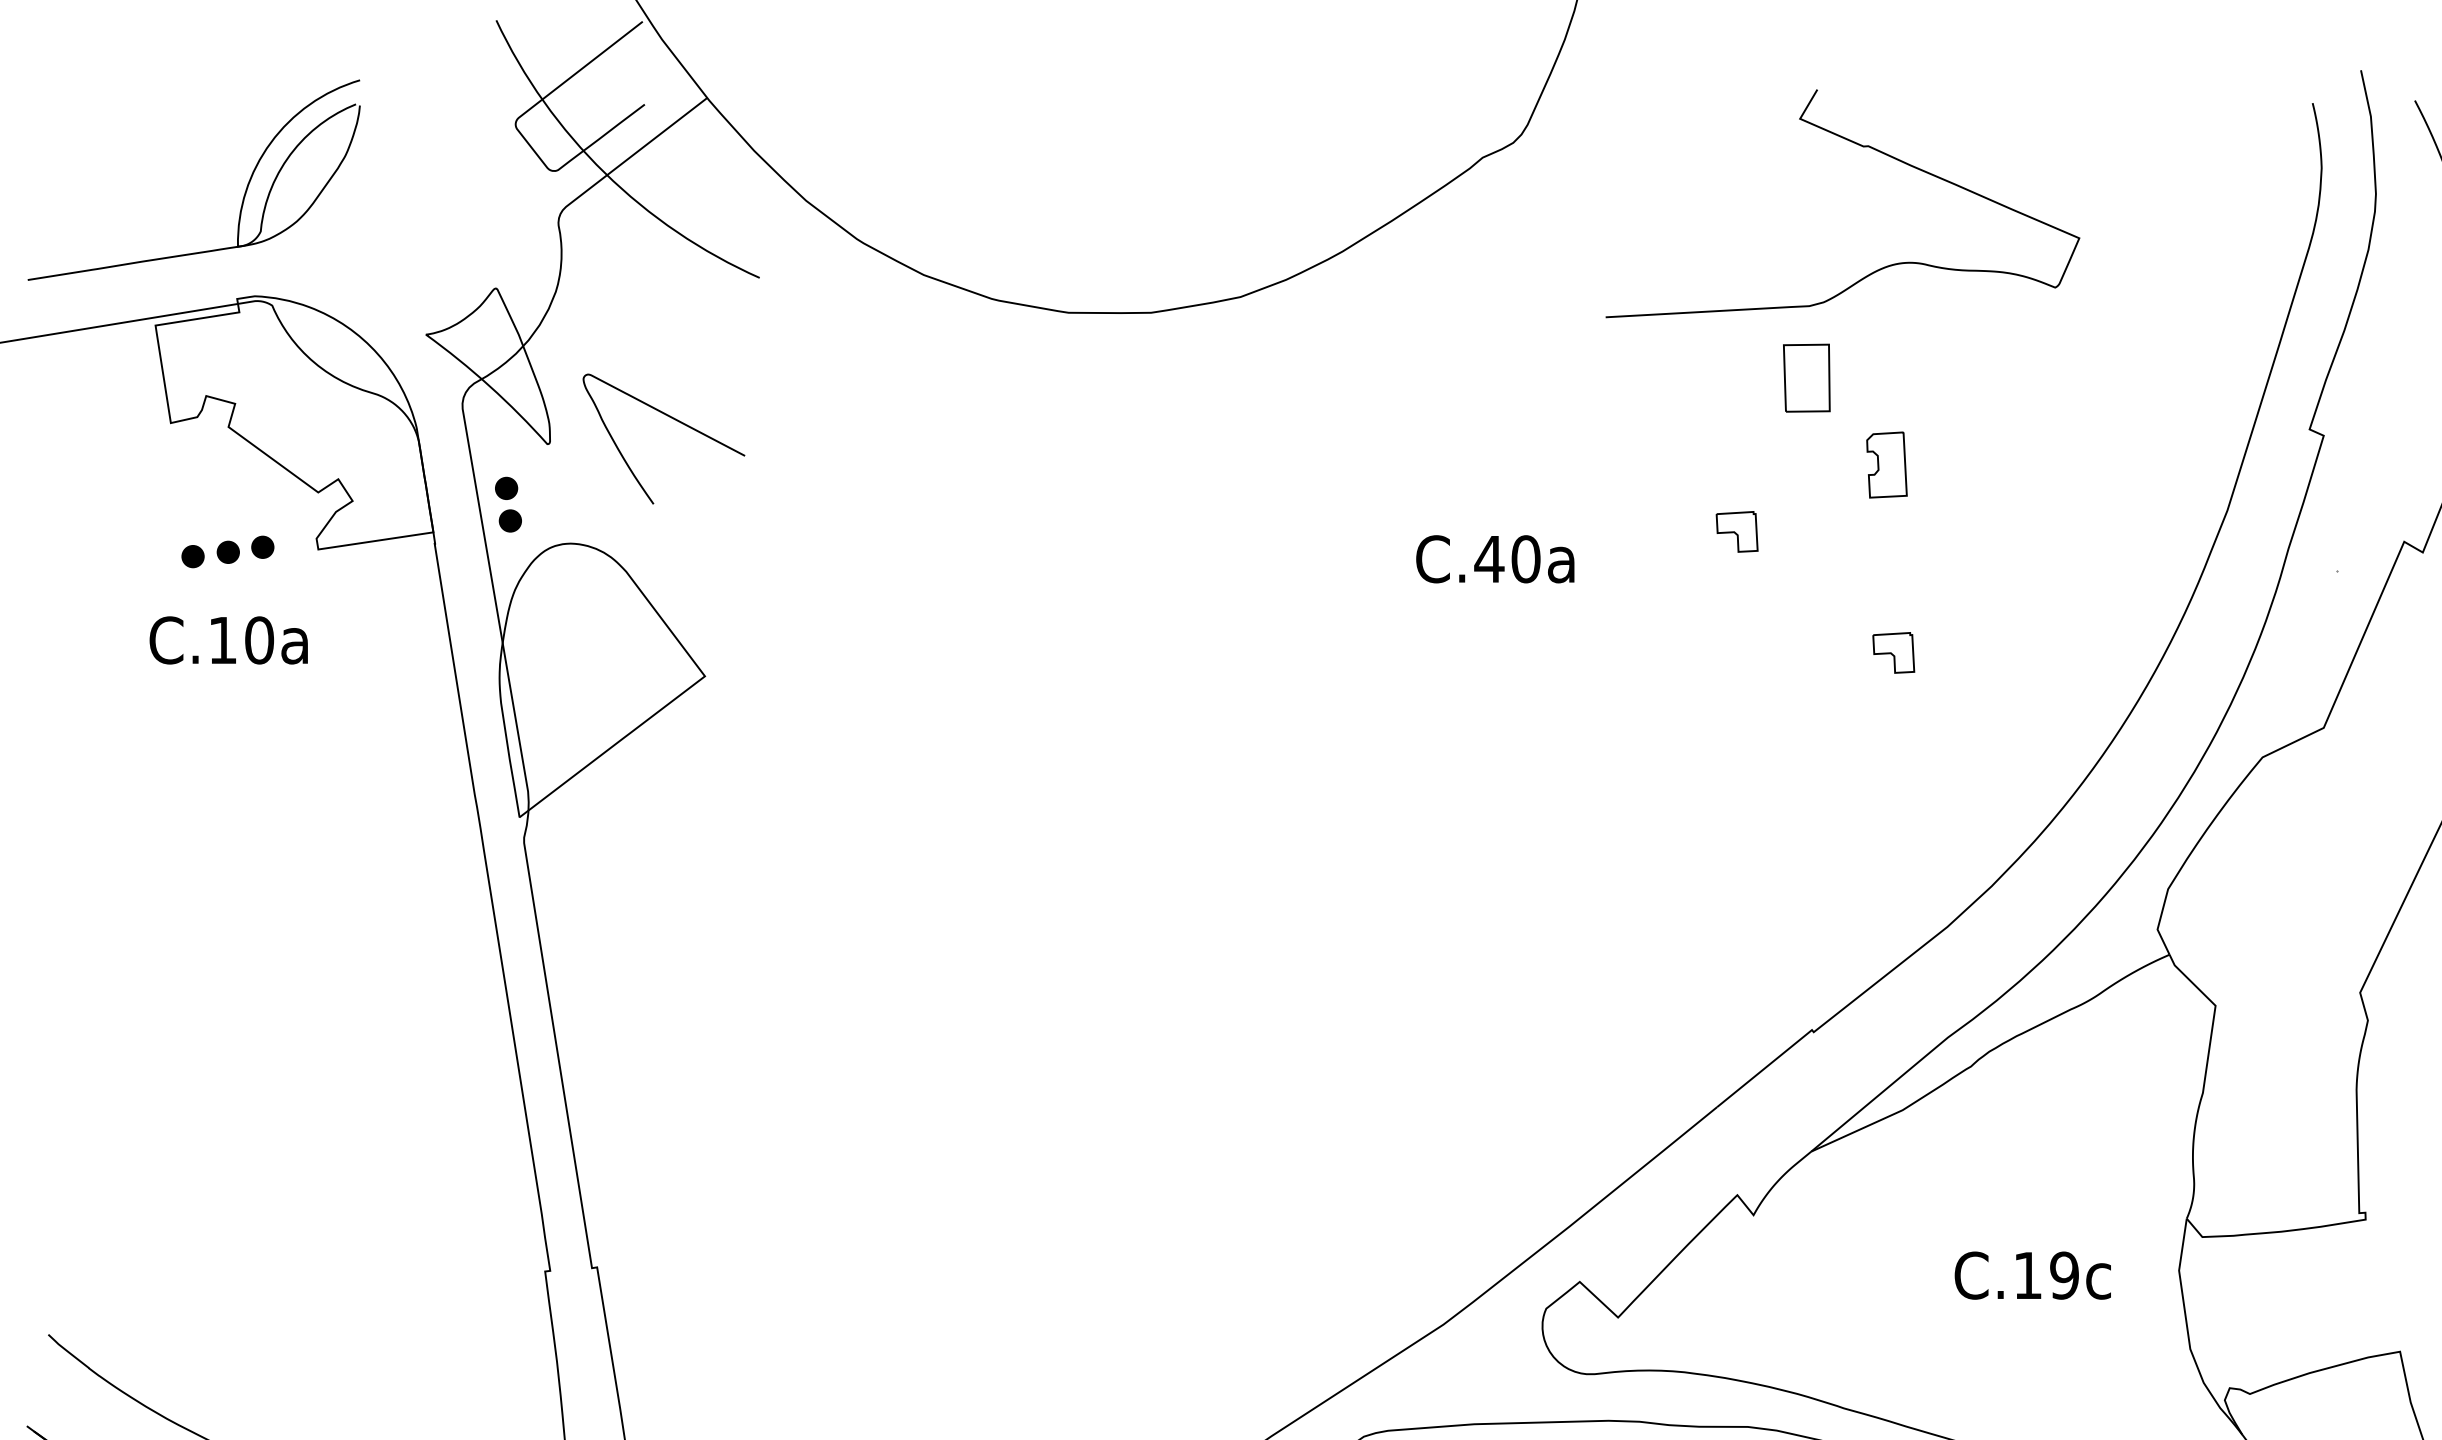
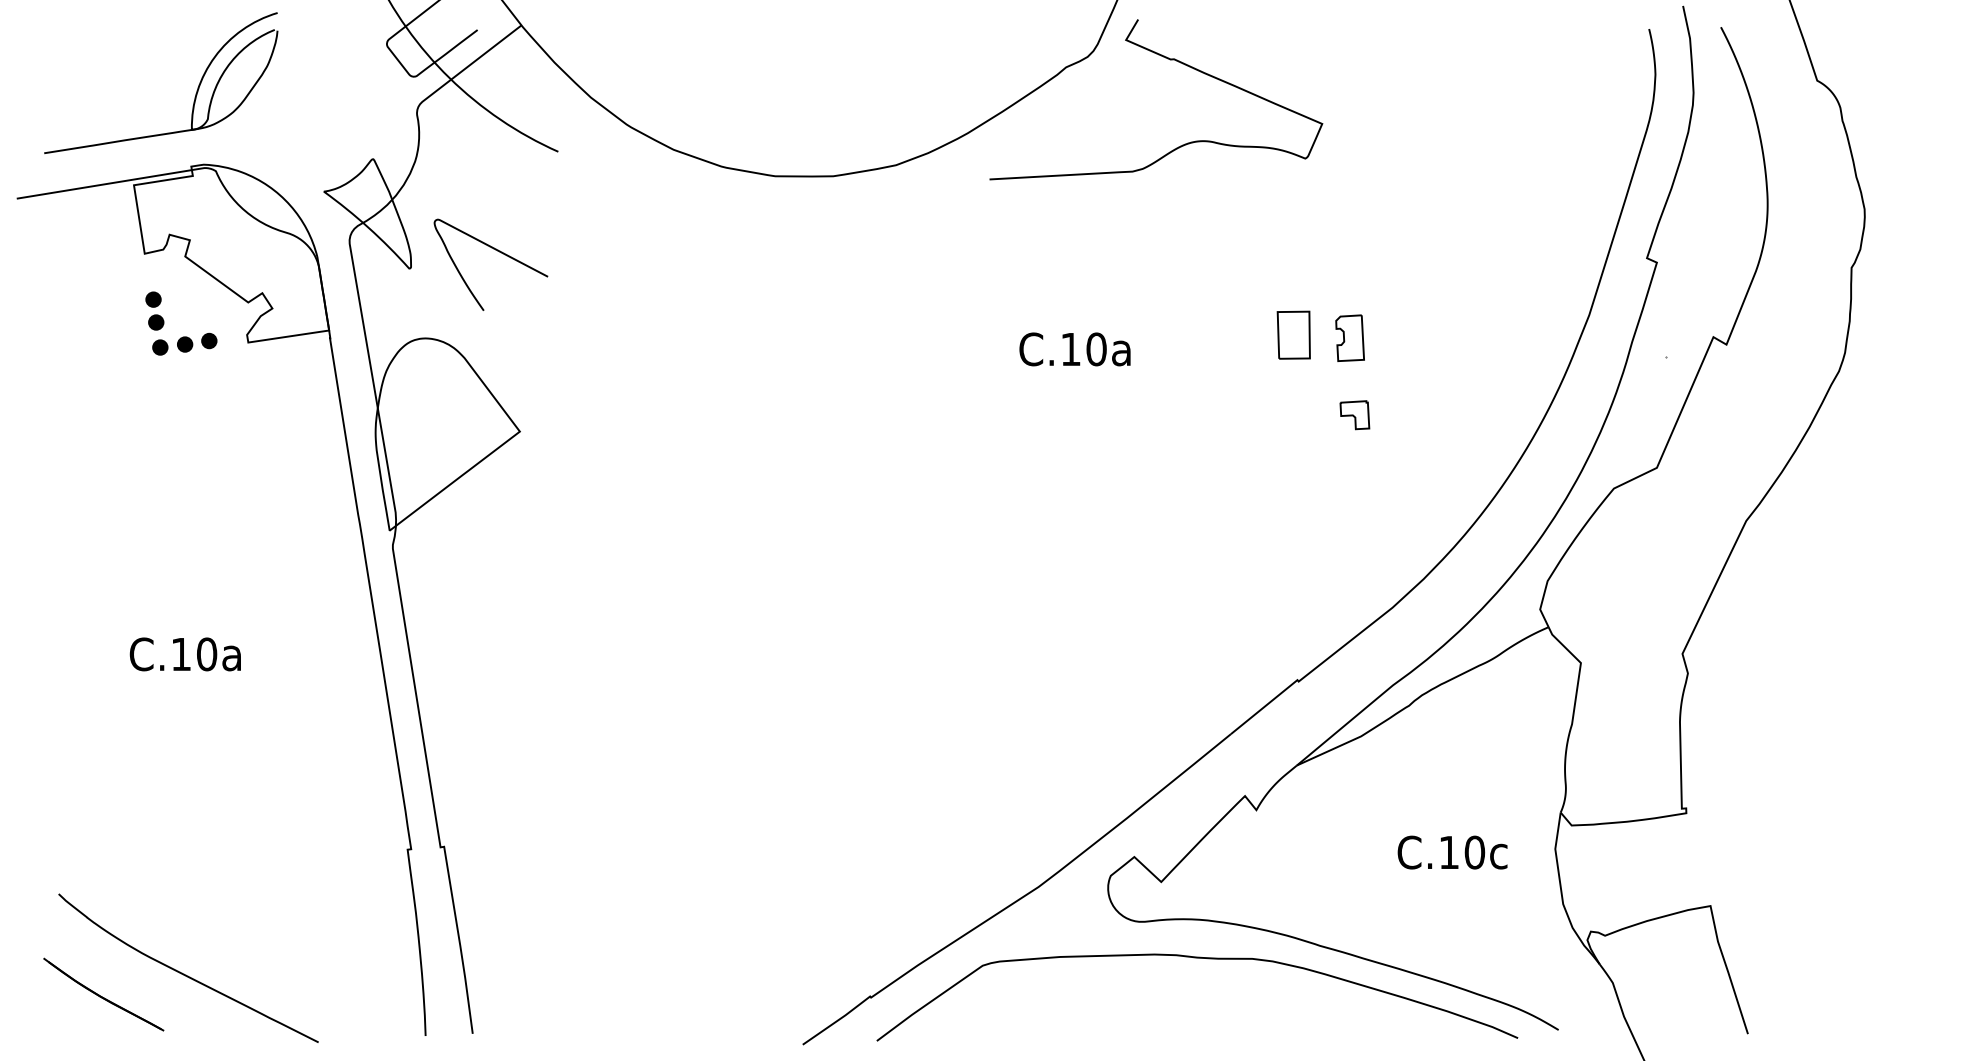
curve: (1863, 147) -> (1170, 60), moved
part: (1806, 377) -> (1293, 334), moved
part: (1886, 464) -> (1349, 337), moved
part: (507, 503) -> (154, 310), moved
part: (1736, 532) -> (1244, 330), removed
text: (1488, 559) -> (1070, 349), C.40a -> C.10a
text: (227, 640) -> (184, 654), moved
text: (2064, 1275) -> (1474, 852), C.19c -> C.10c

